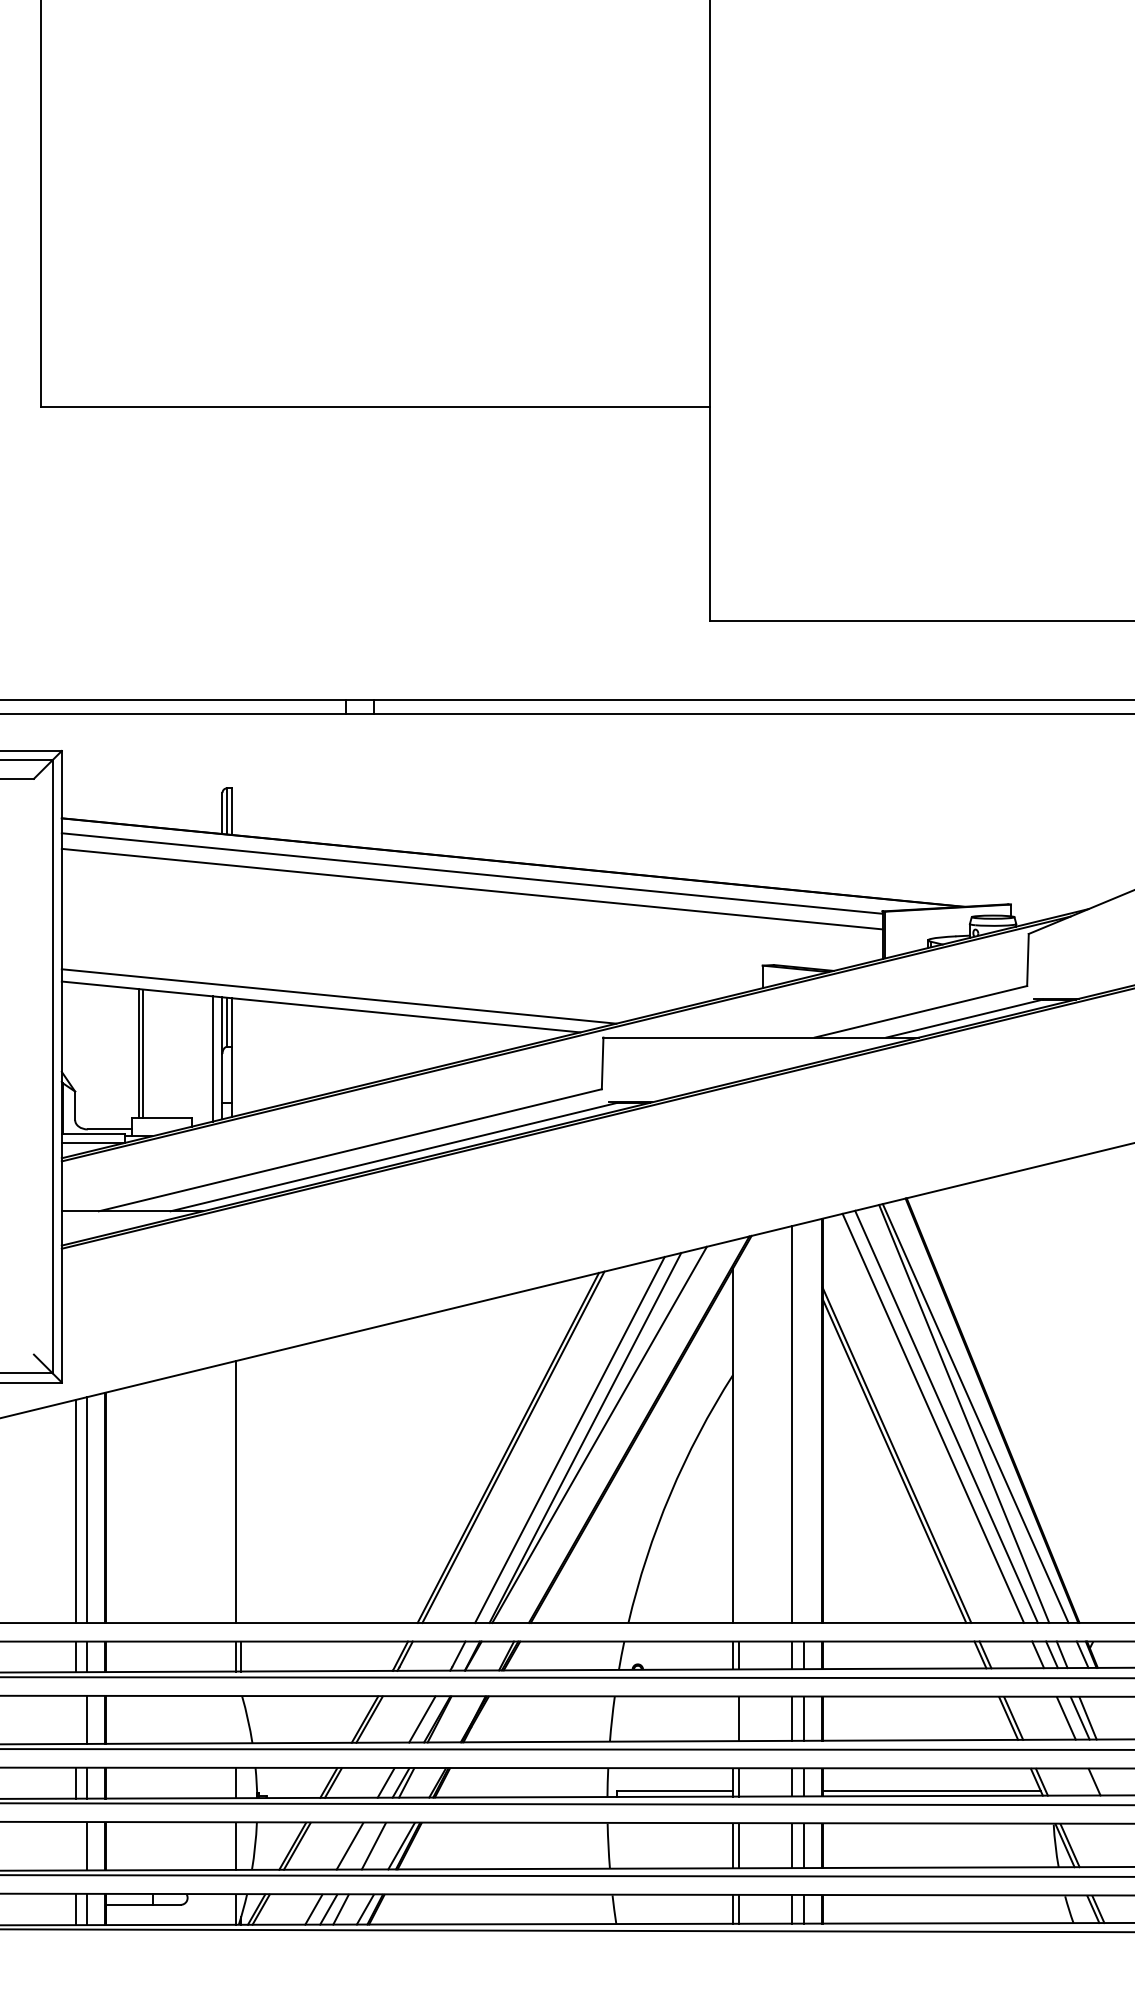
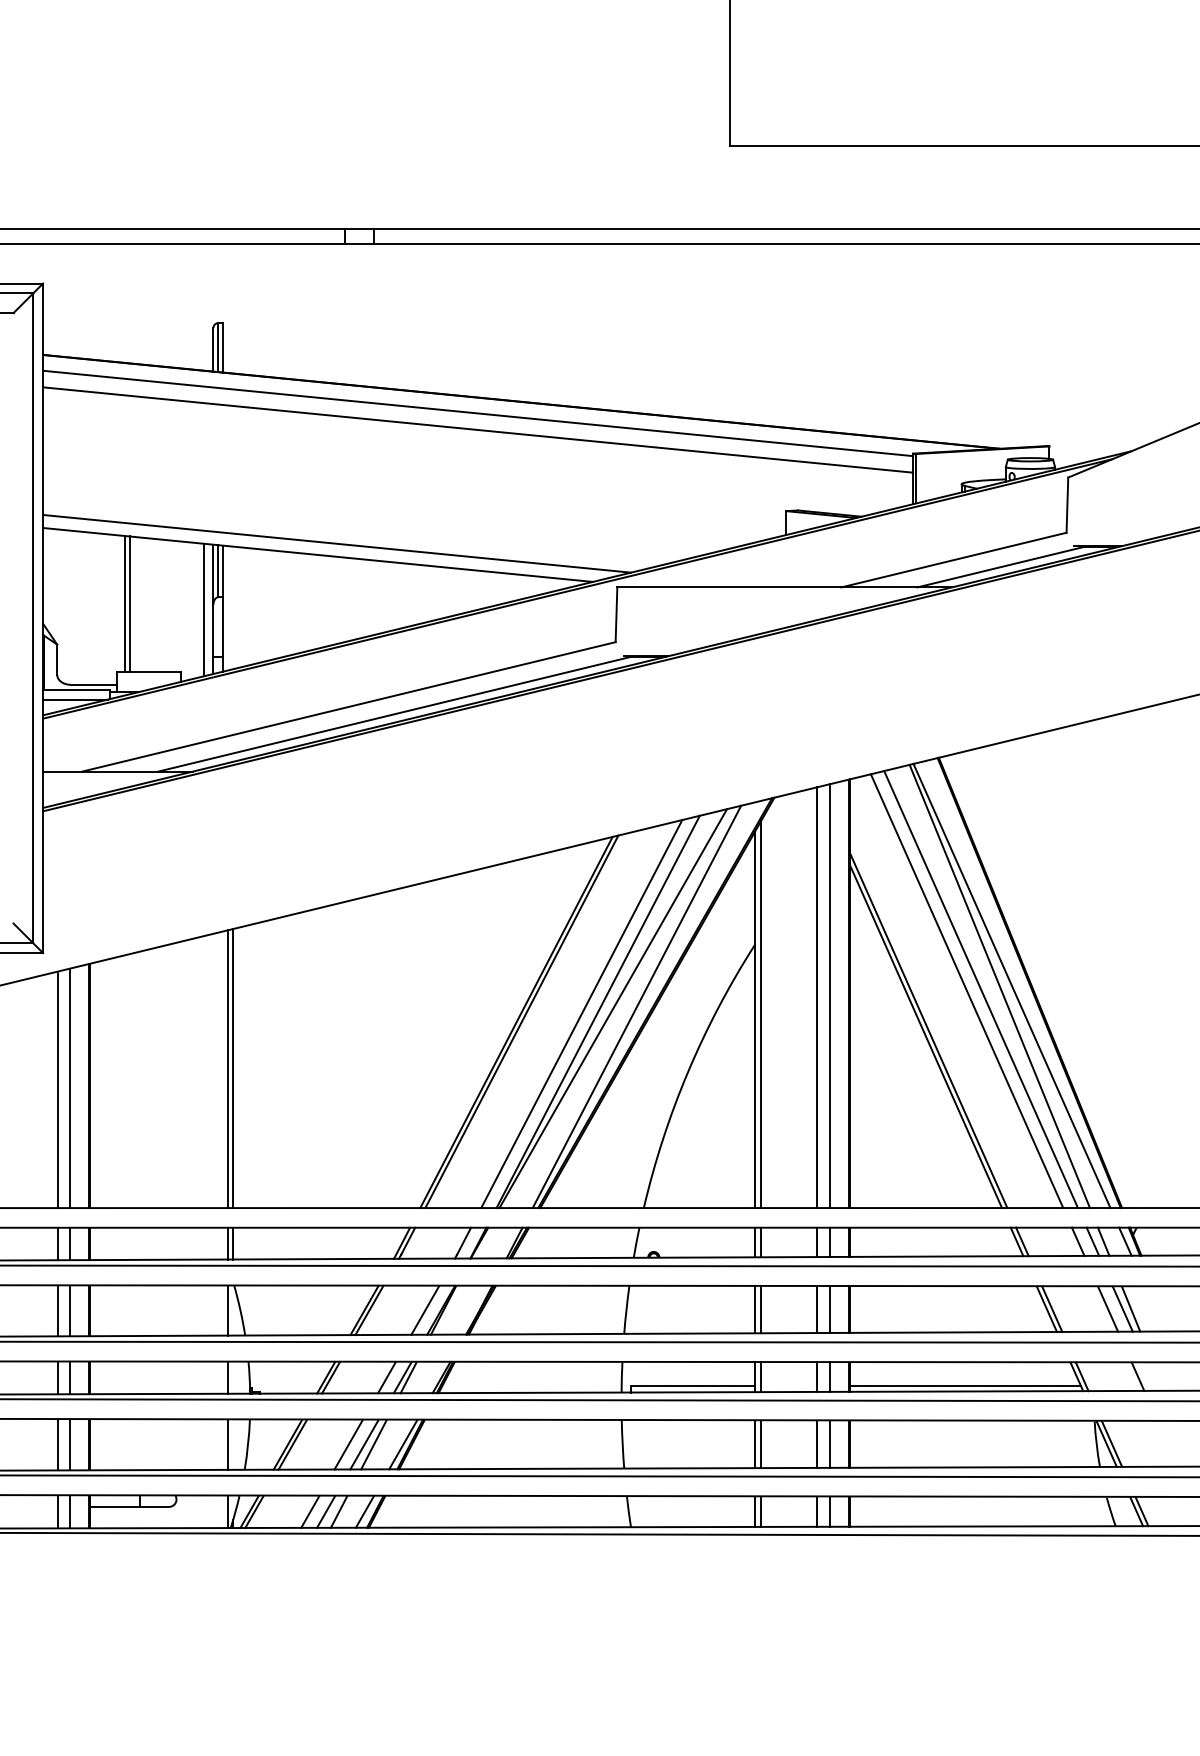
line: (803, 1422) -> (829, 995), added
line: (621, 1432) -> (636, 1006), added
line: (739, 1439) -> (761, 1013), added
line: (241, 1490) -> (233, 1067), added
line: (733, 1718) -> (755, 1309), added
line: (236, 1719) -> (228, 1310), added
line: (75, 1720) -> (57, 1311), added
line: (75, 1846) -> (57, 1445), added
line: (364, 1846) -> (363, 1445), added

